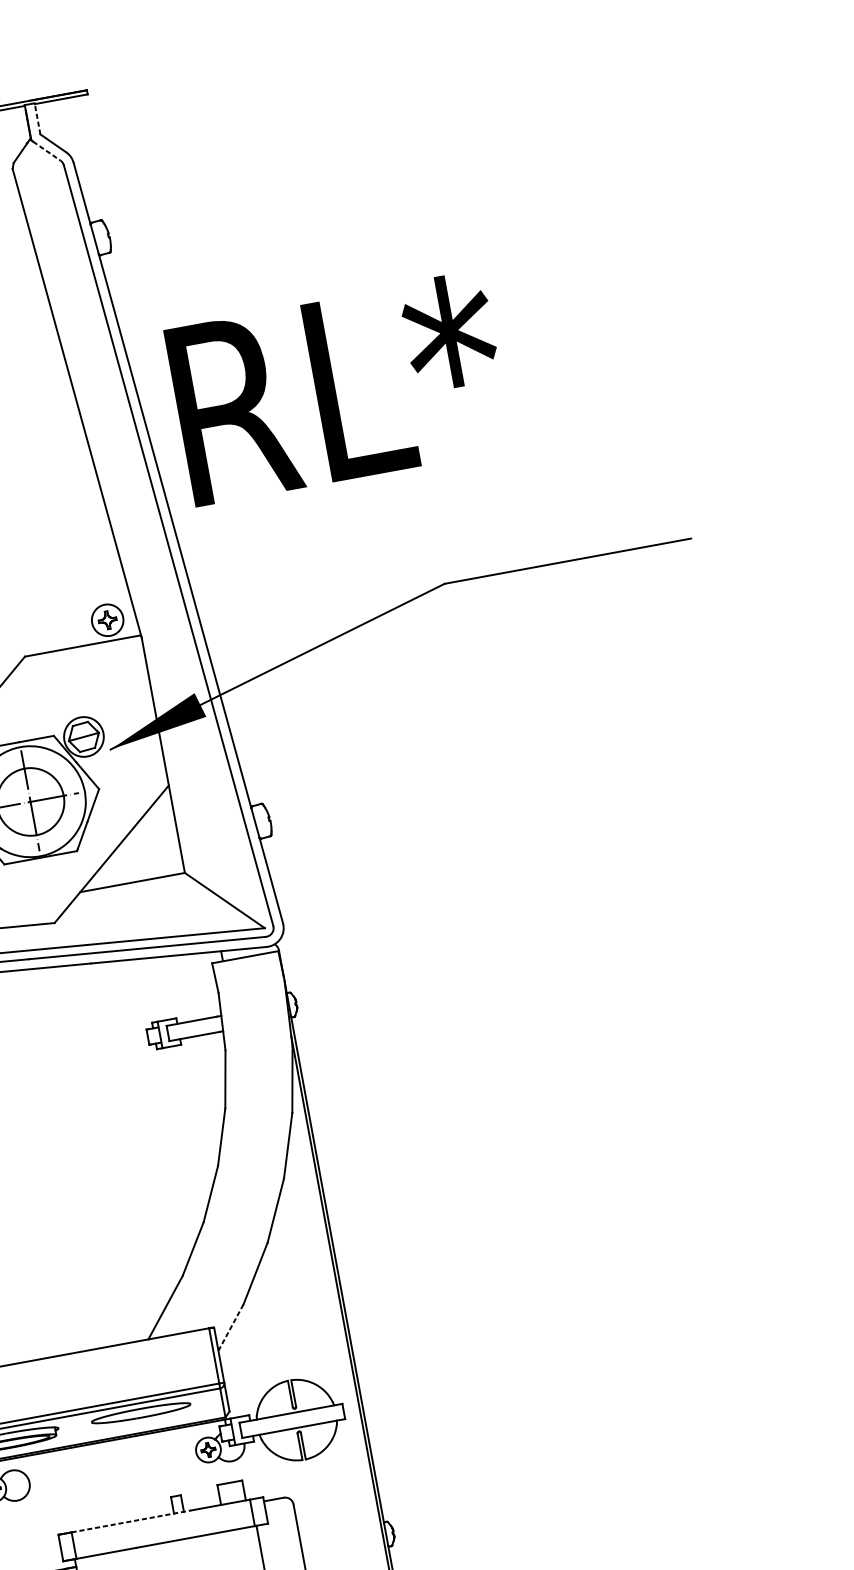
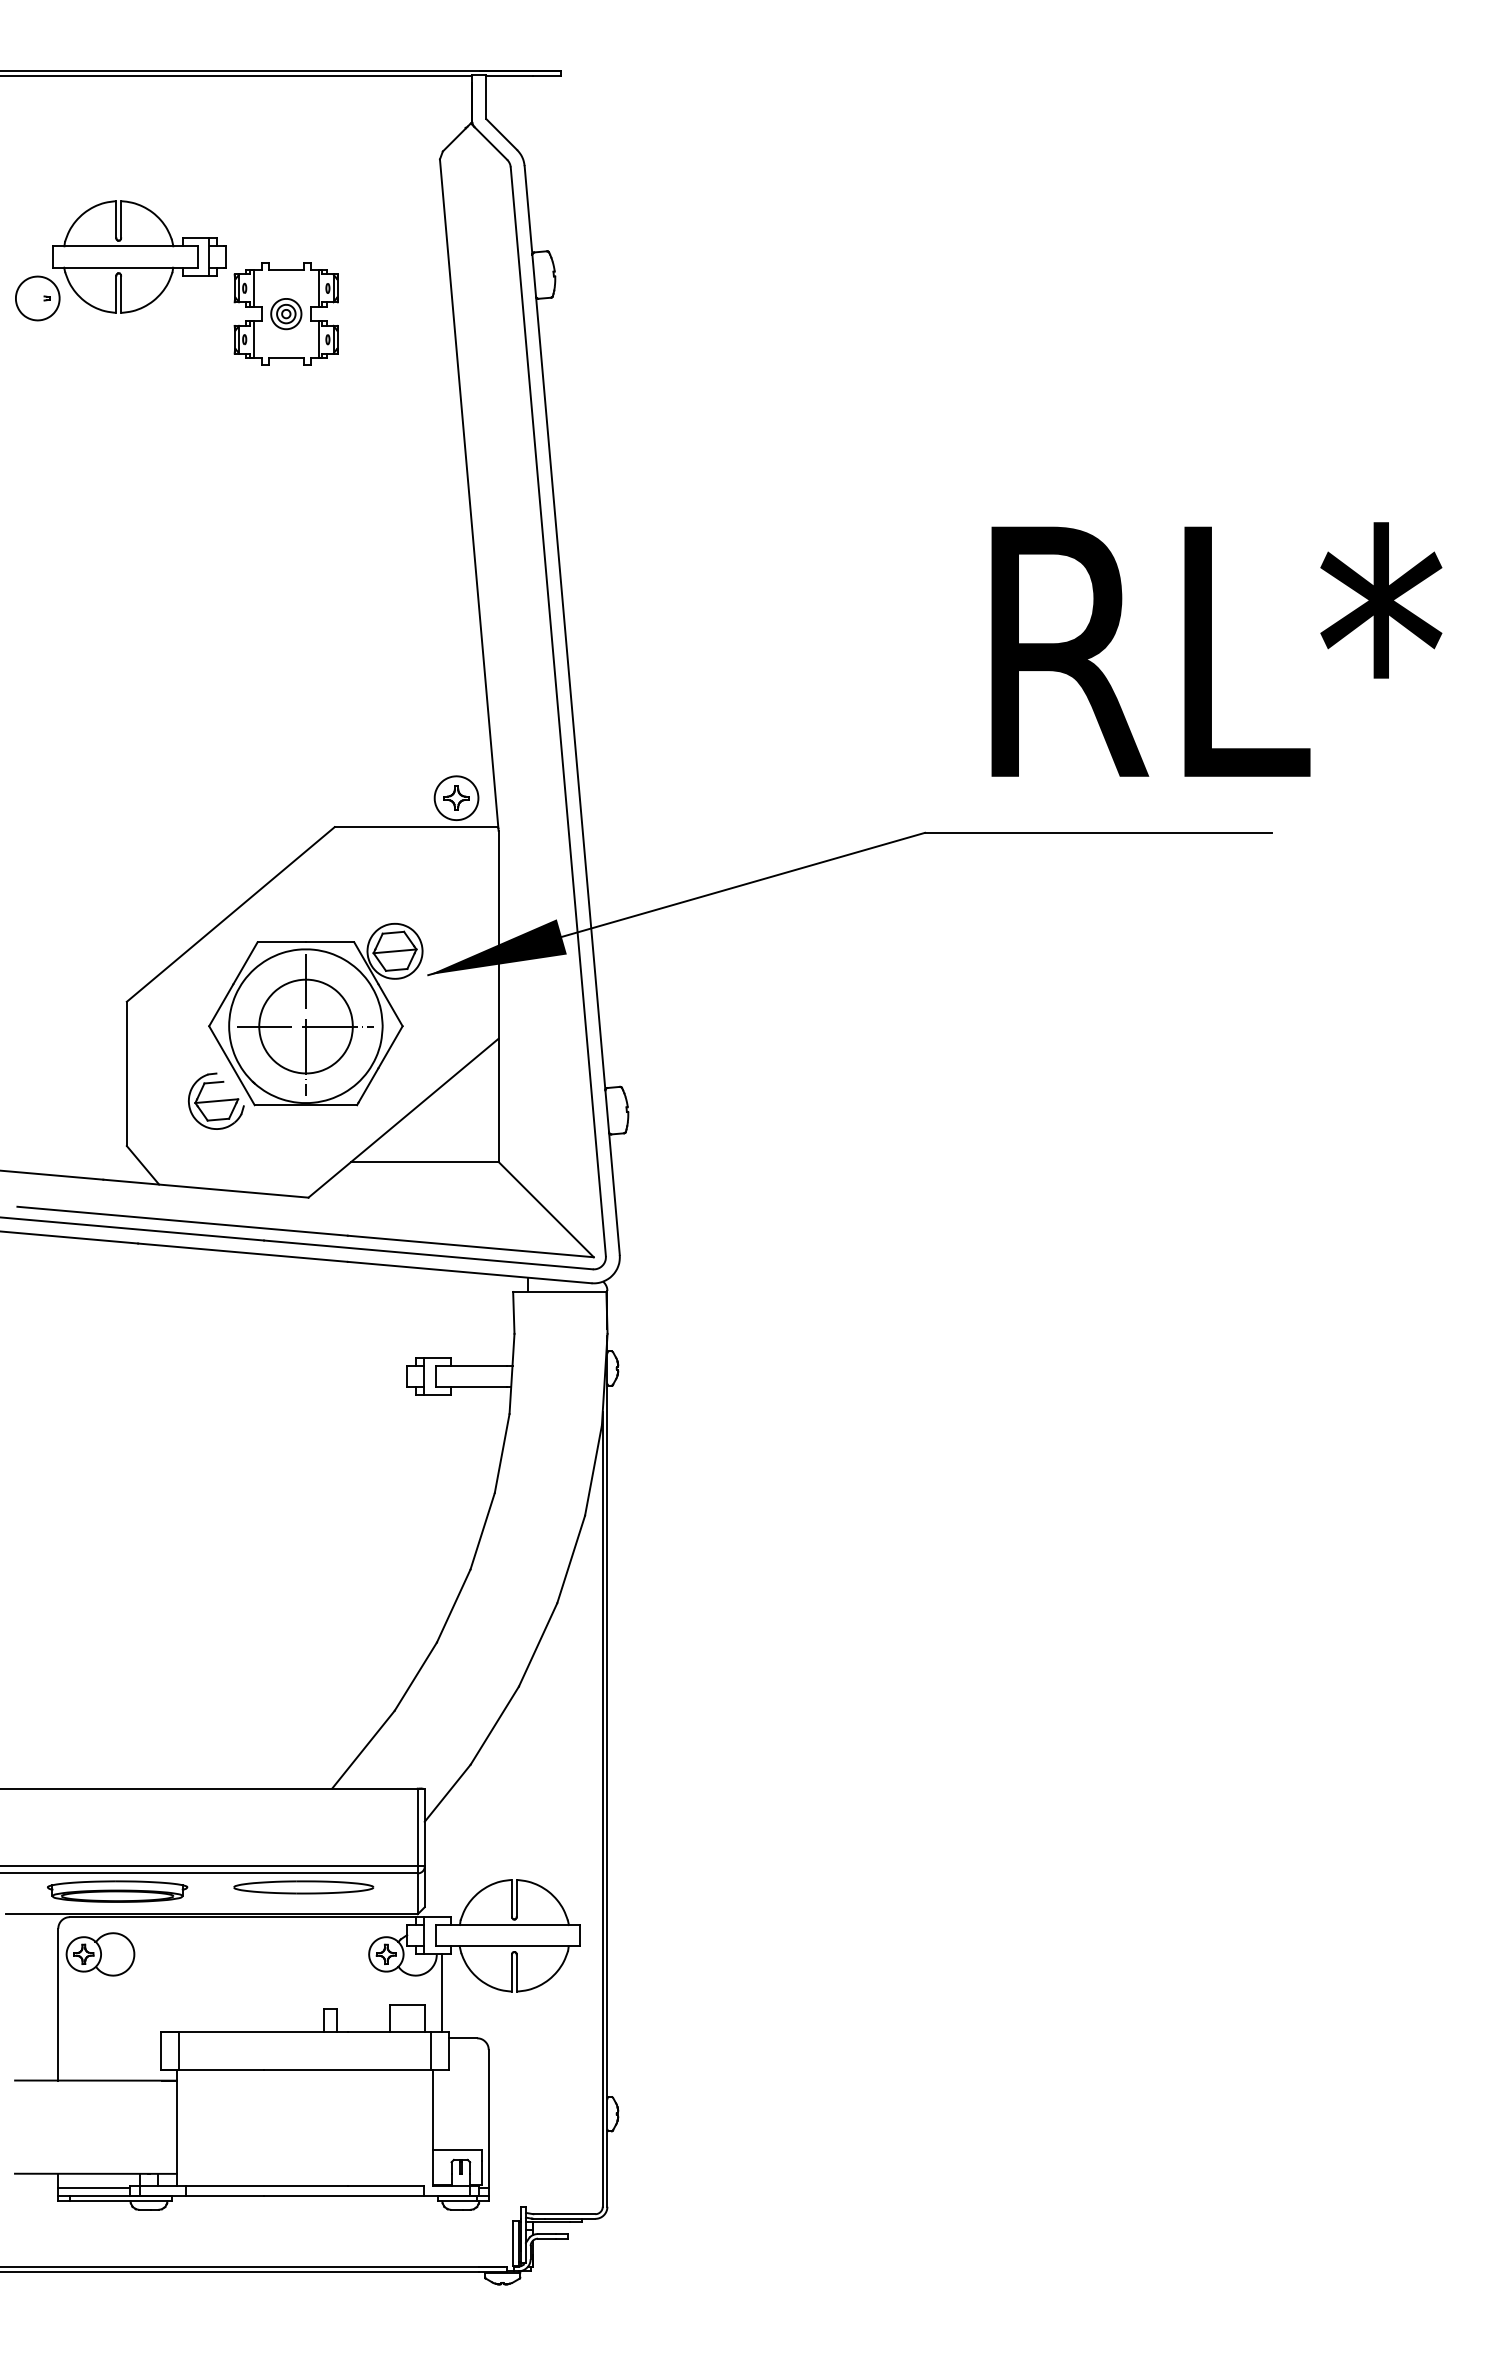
line: (37, 119) -> (486, 97), dashed -> solid
line: (47, 151) -> (491, 143), dashed -> solid
text: (338, 388) -> (1216, 649), moved
line: (230, 1327) -> (447, 1793), dashed -> solid
line: (253, 1470) -> (442, 1993), added
line: (131, 1521) -> (263, 2032), dashed -> solid

